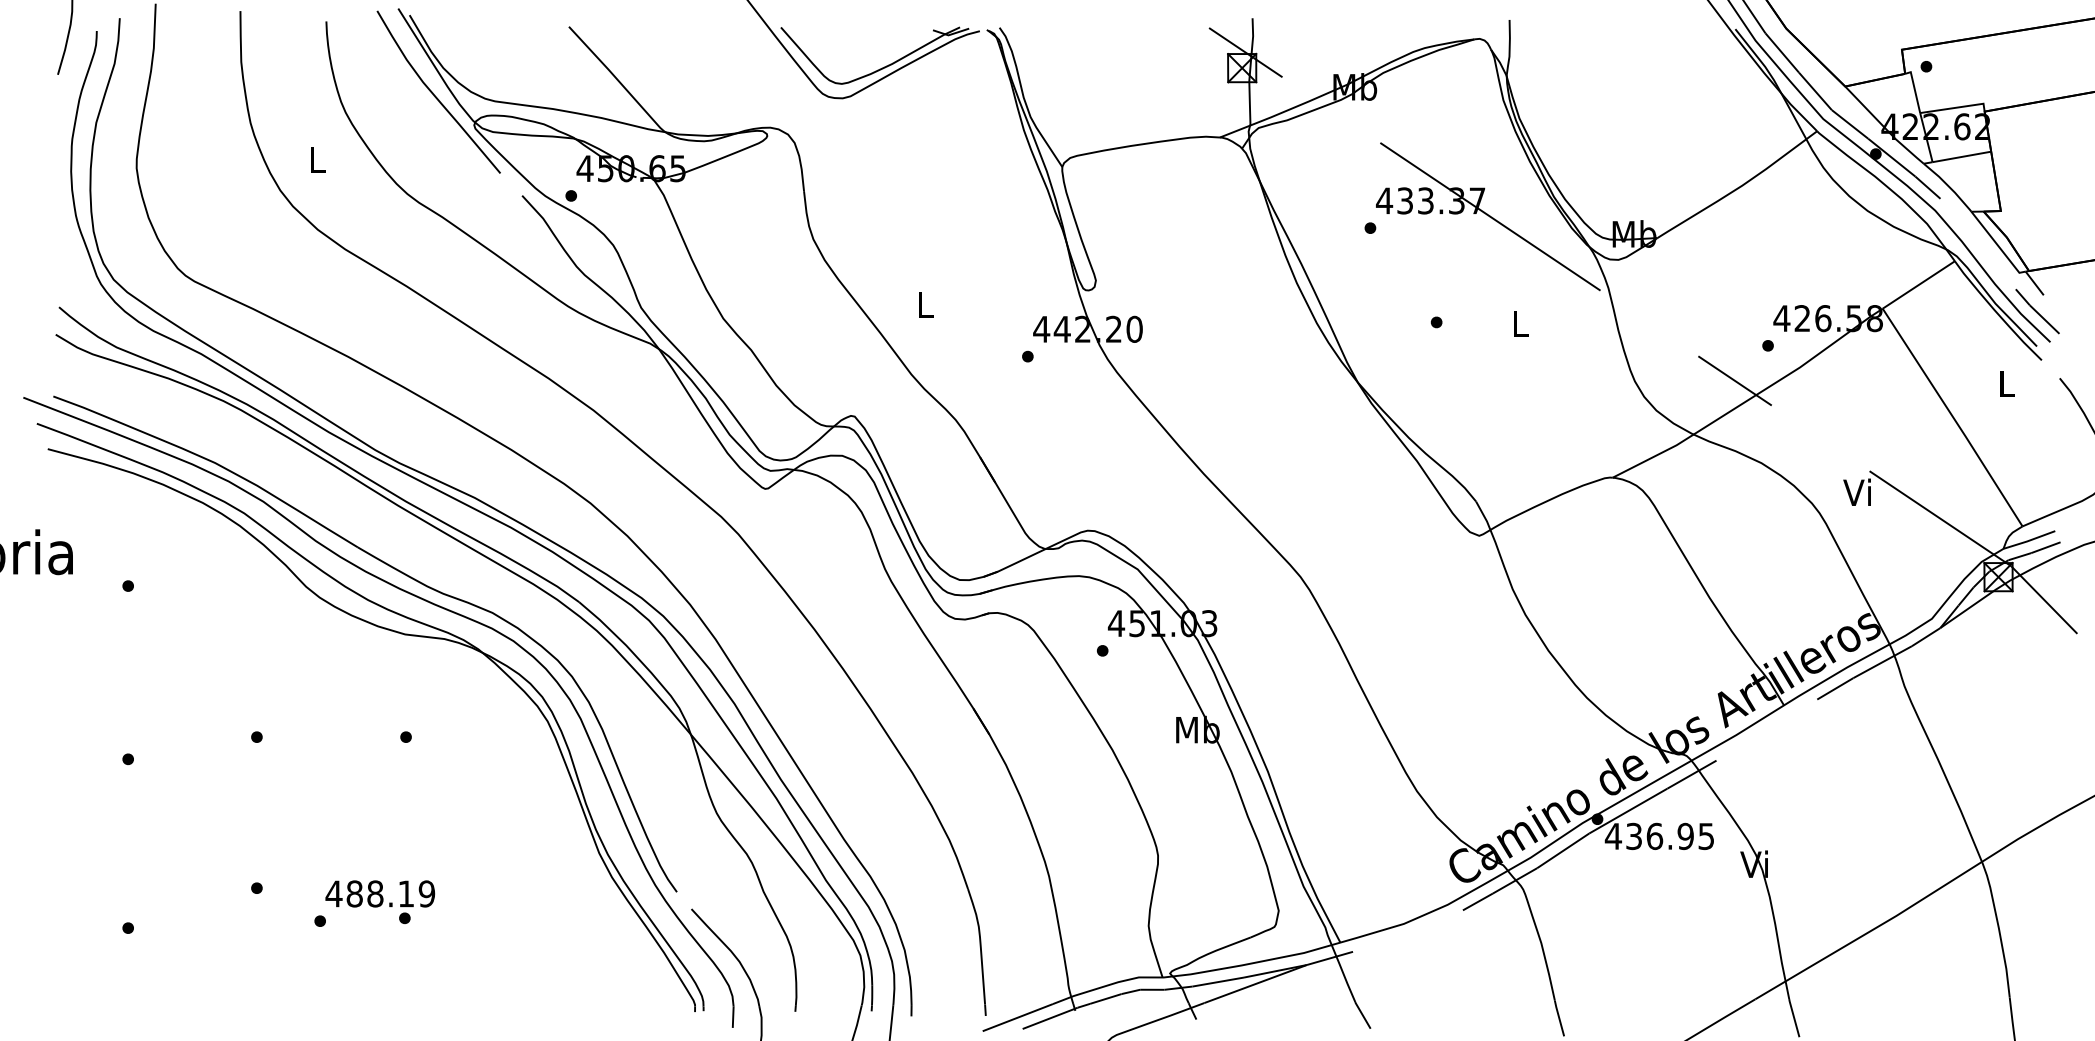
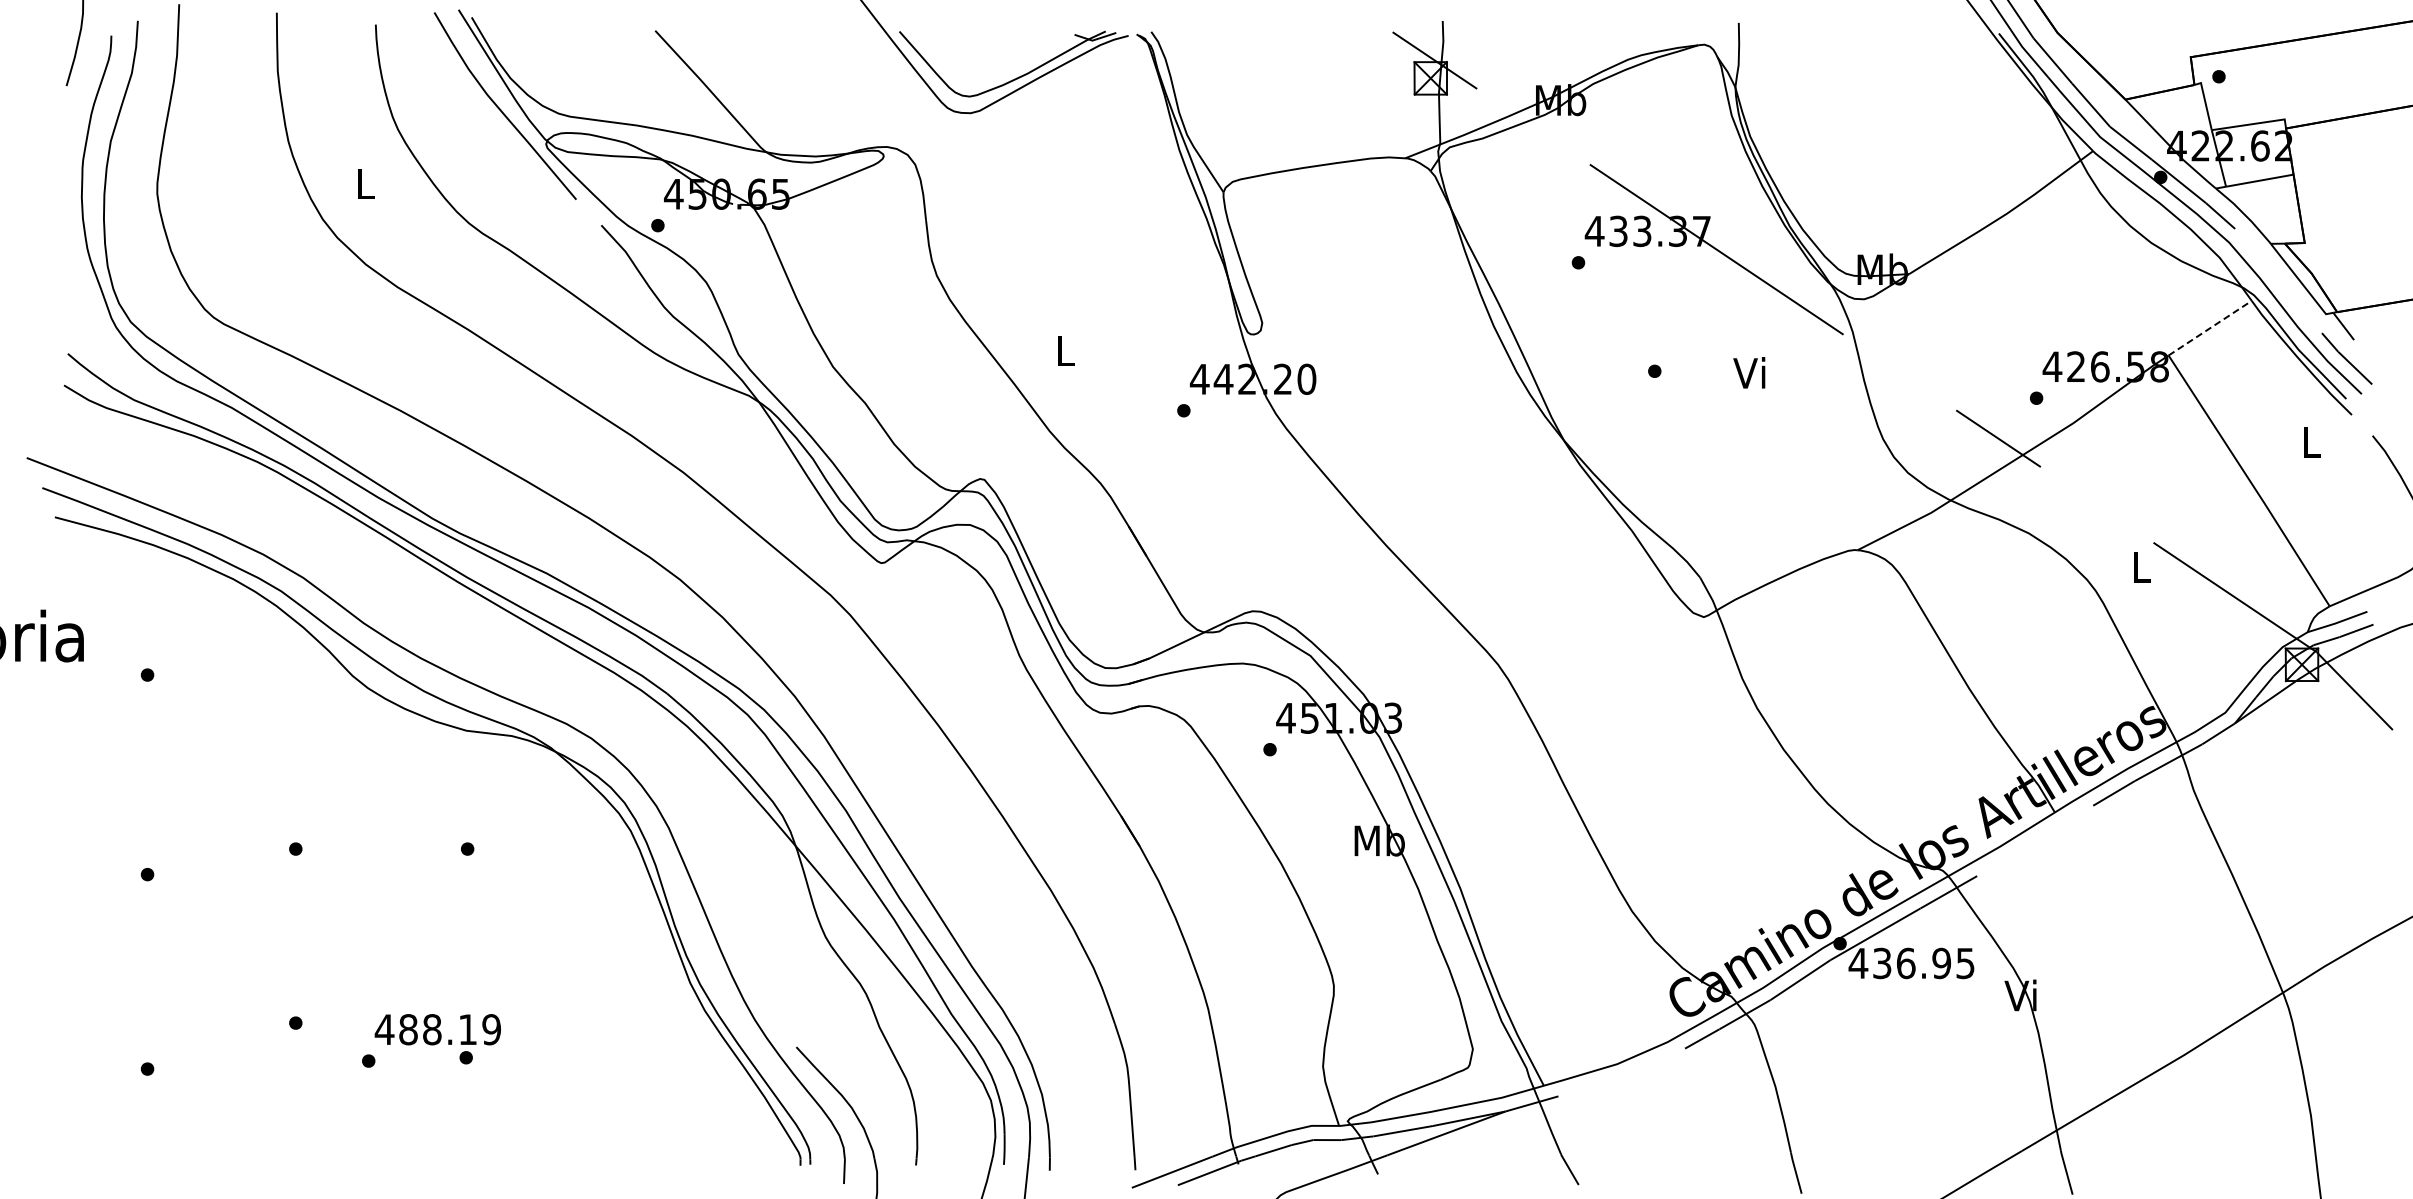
line: (1919, 285) -> (2210, 328), solid -> dashed
text: (1518, 323) -> (1749, 372), L -> Vi
text: (1857, 491) -> (2139, 566), Vi -> L
part: (405, 576) -> (467, 663), removed

